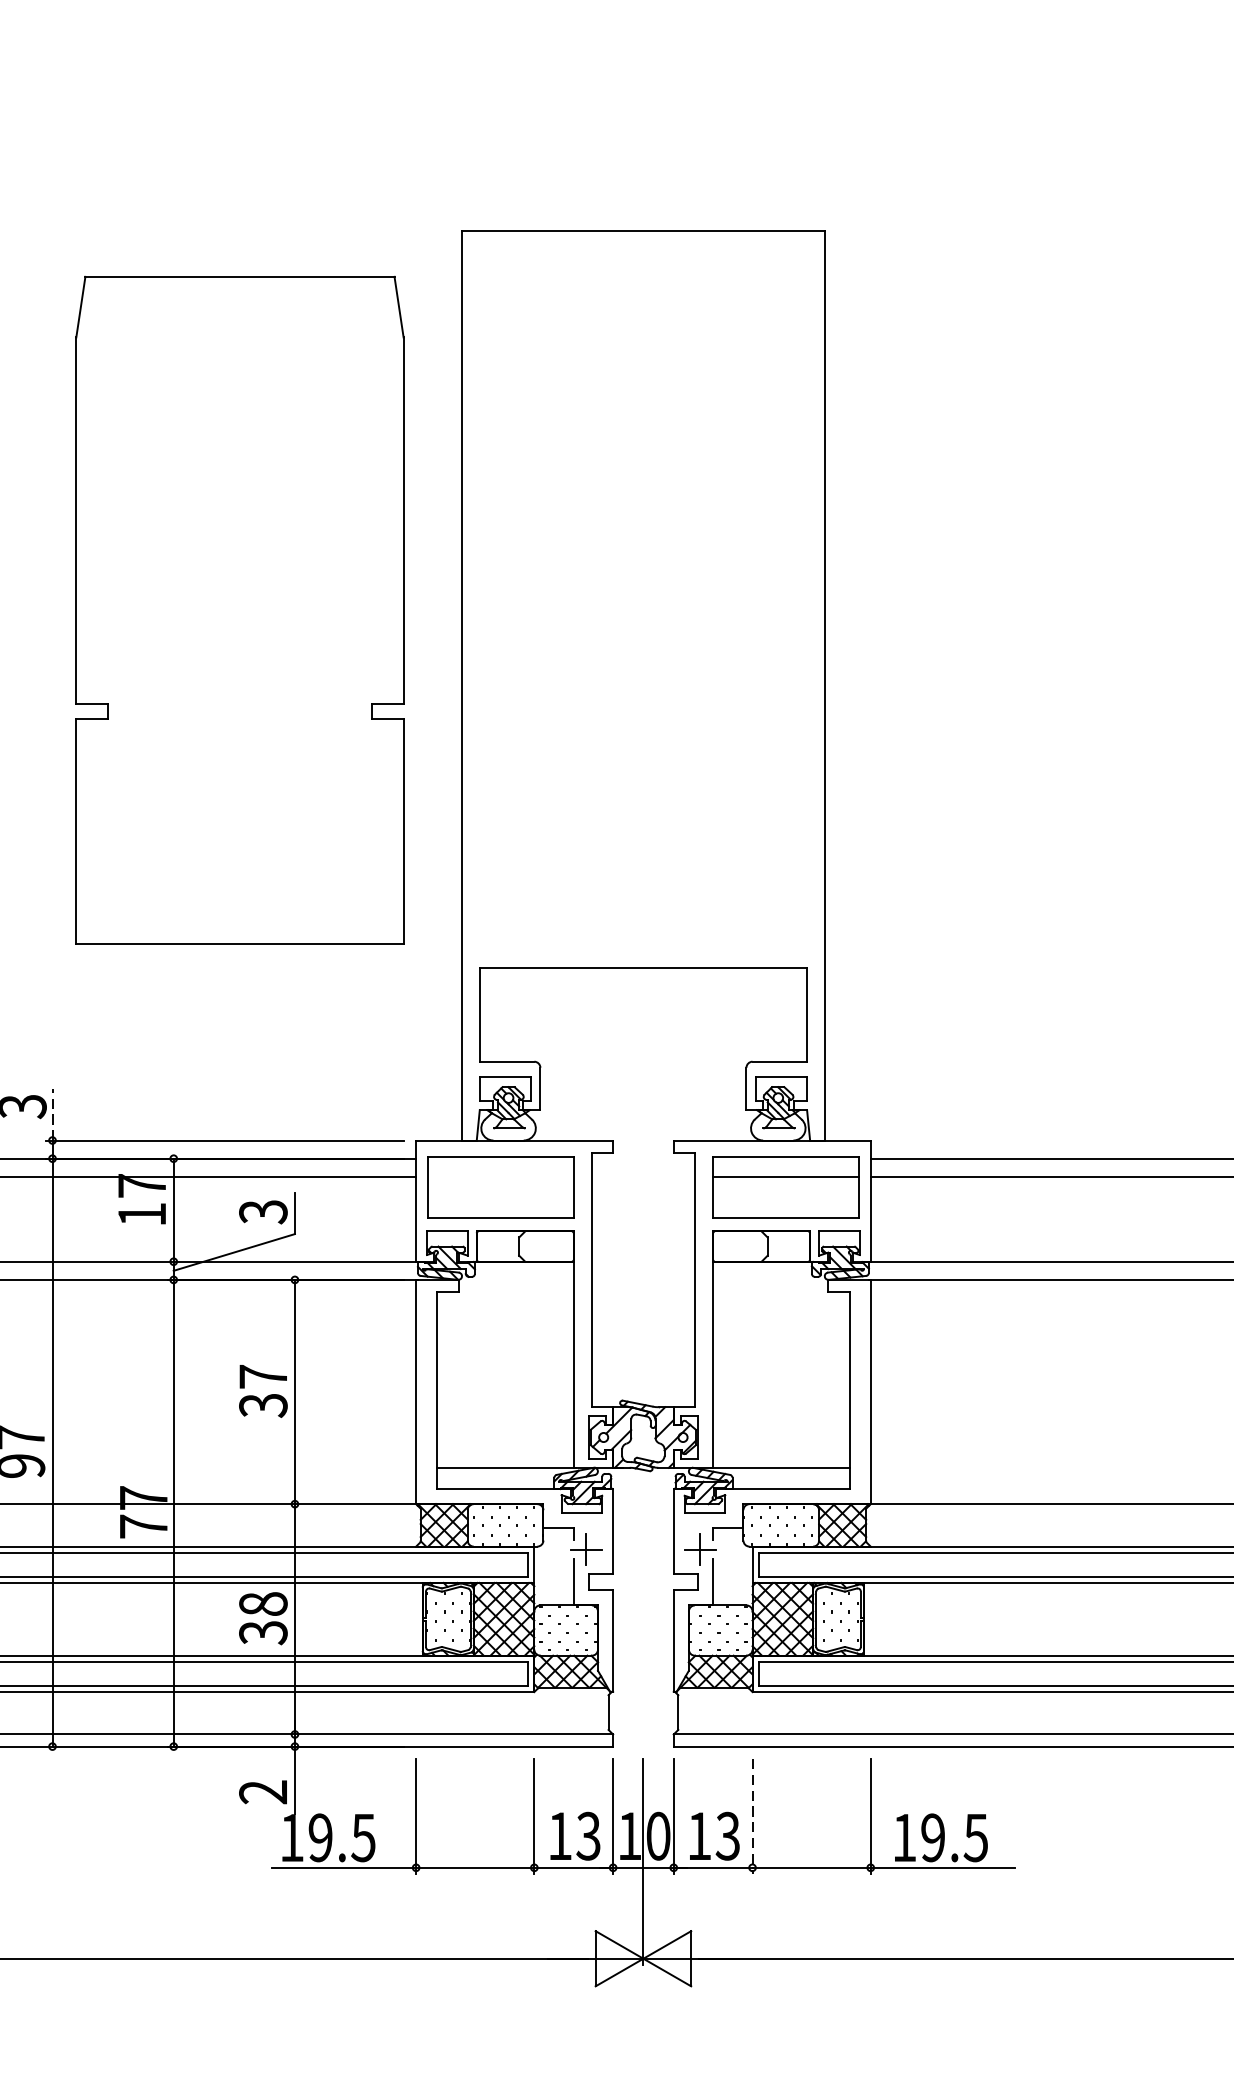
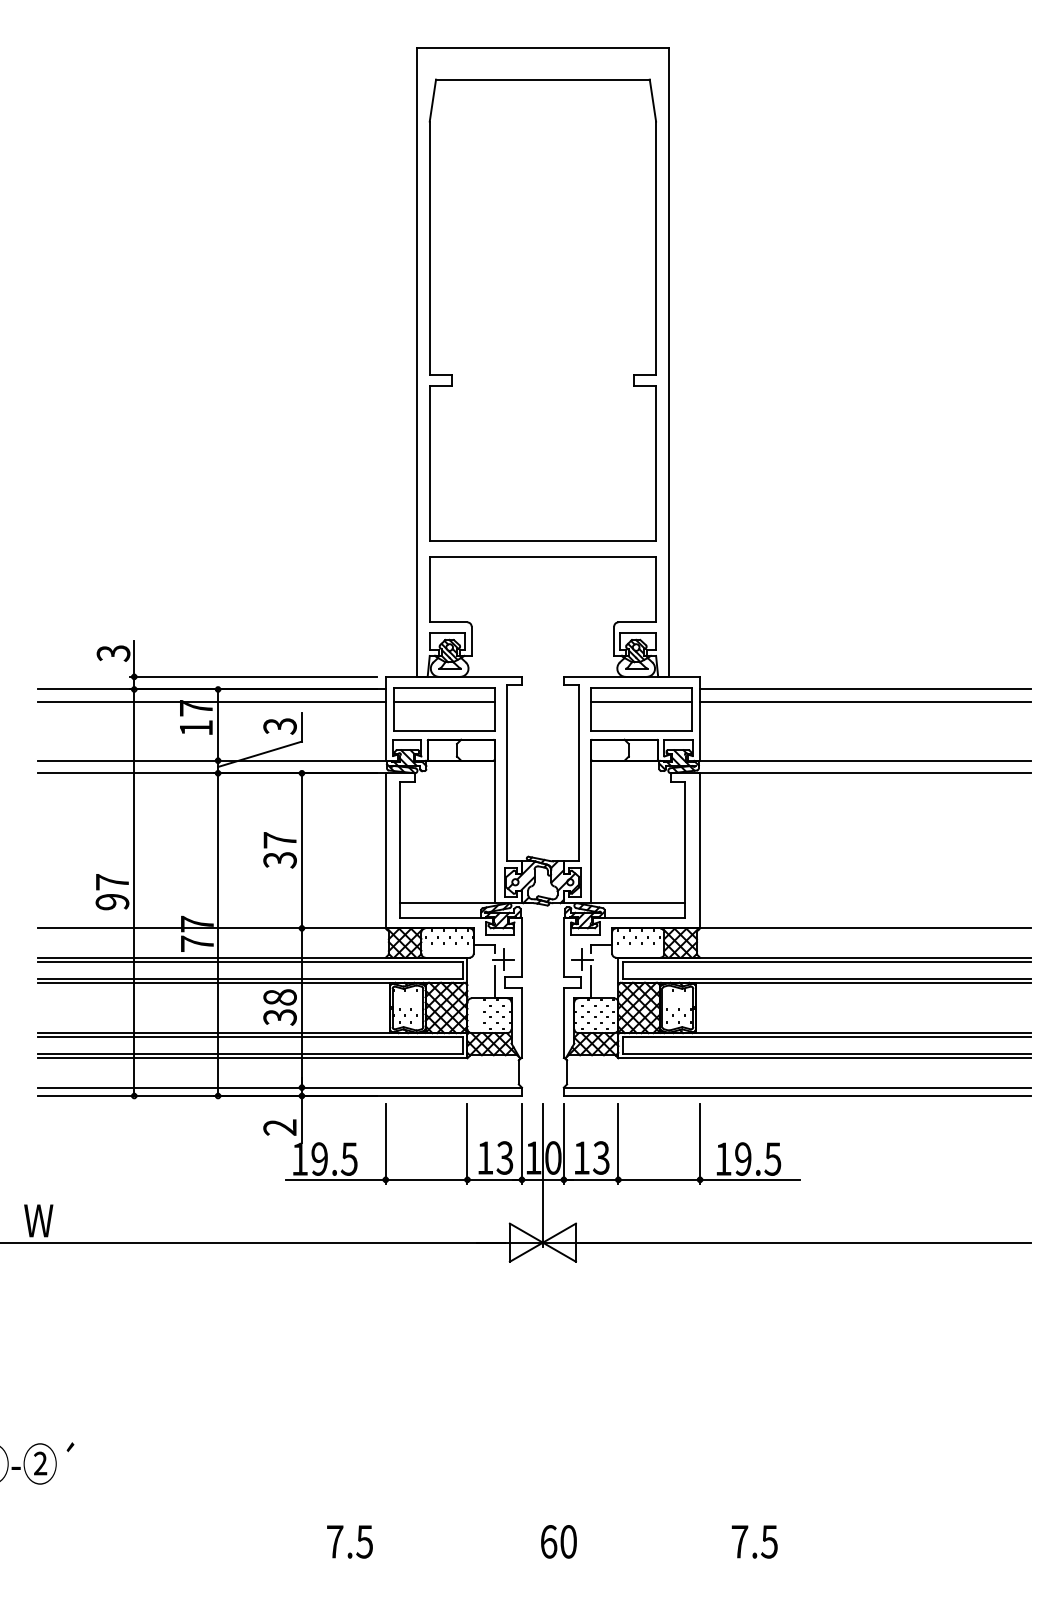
part: (239, 609) -> (542, 309), moved
line: (52, 1115) -> (134, 659), dashed -> solid
line: (501, 1177) -> (444, 702), added
line: (752, 1816) -> (618, 1144), dashed -> solid

